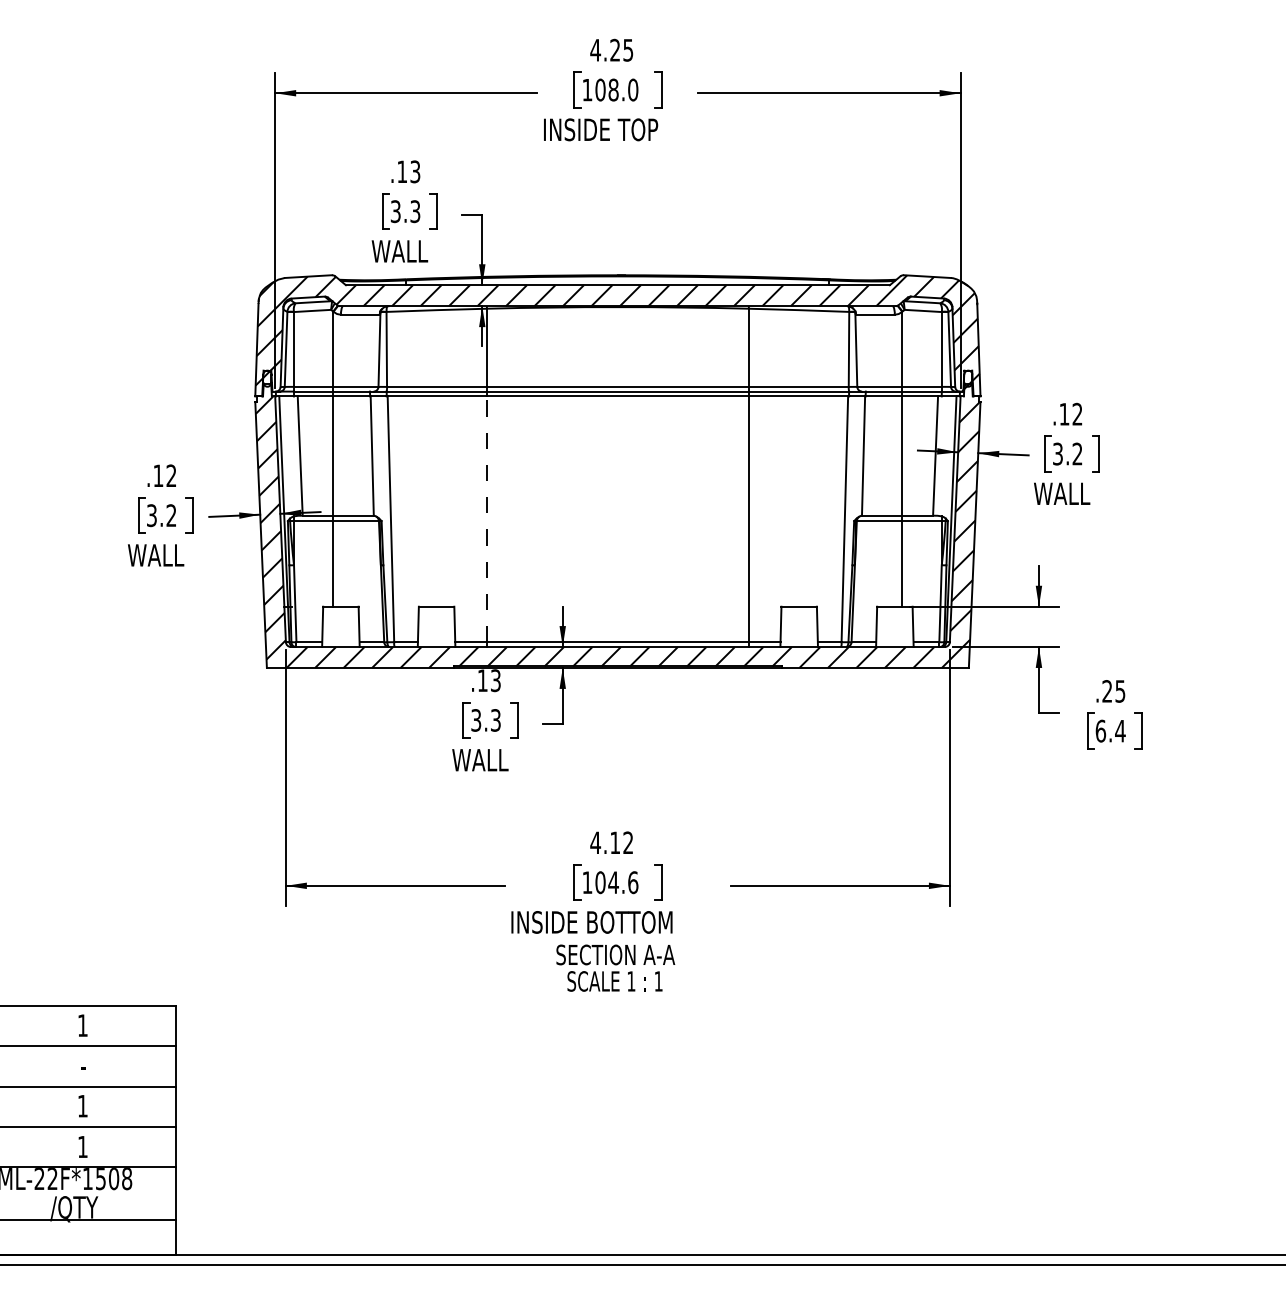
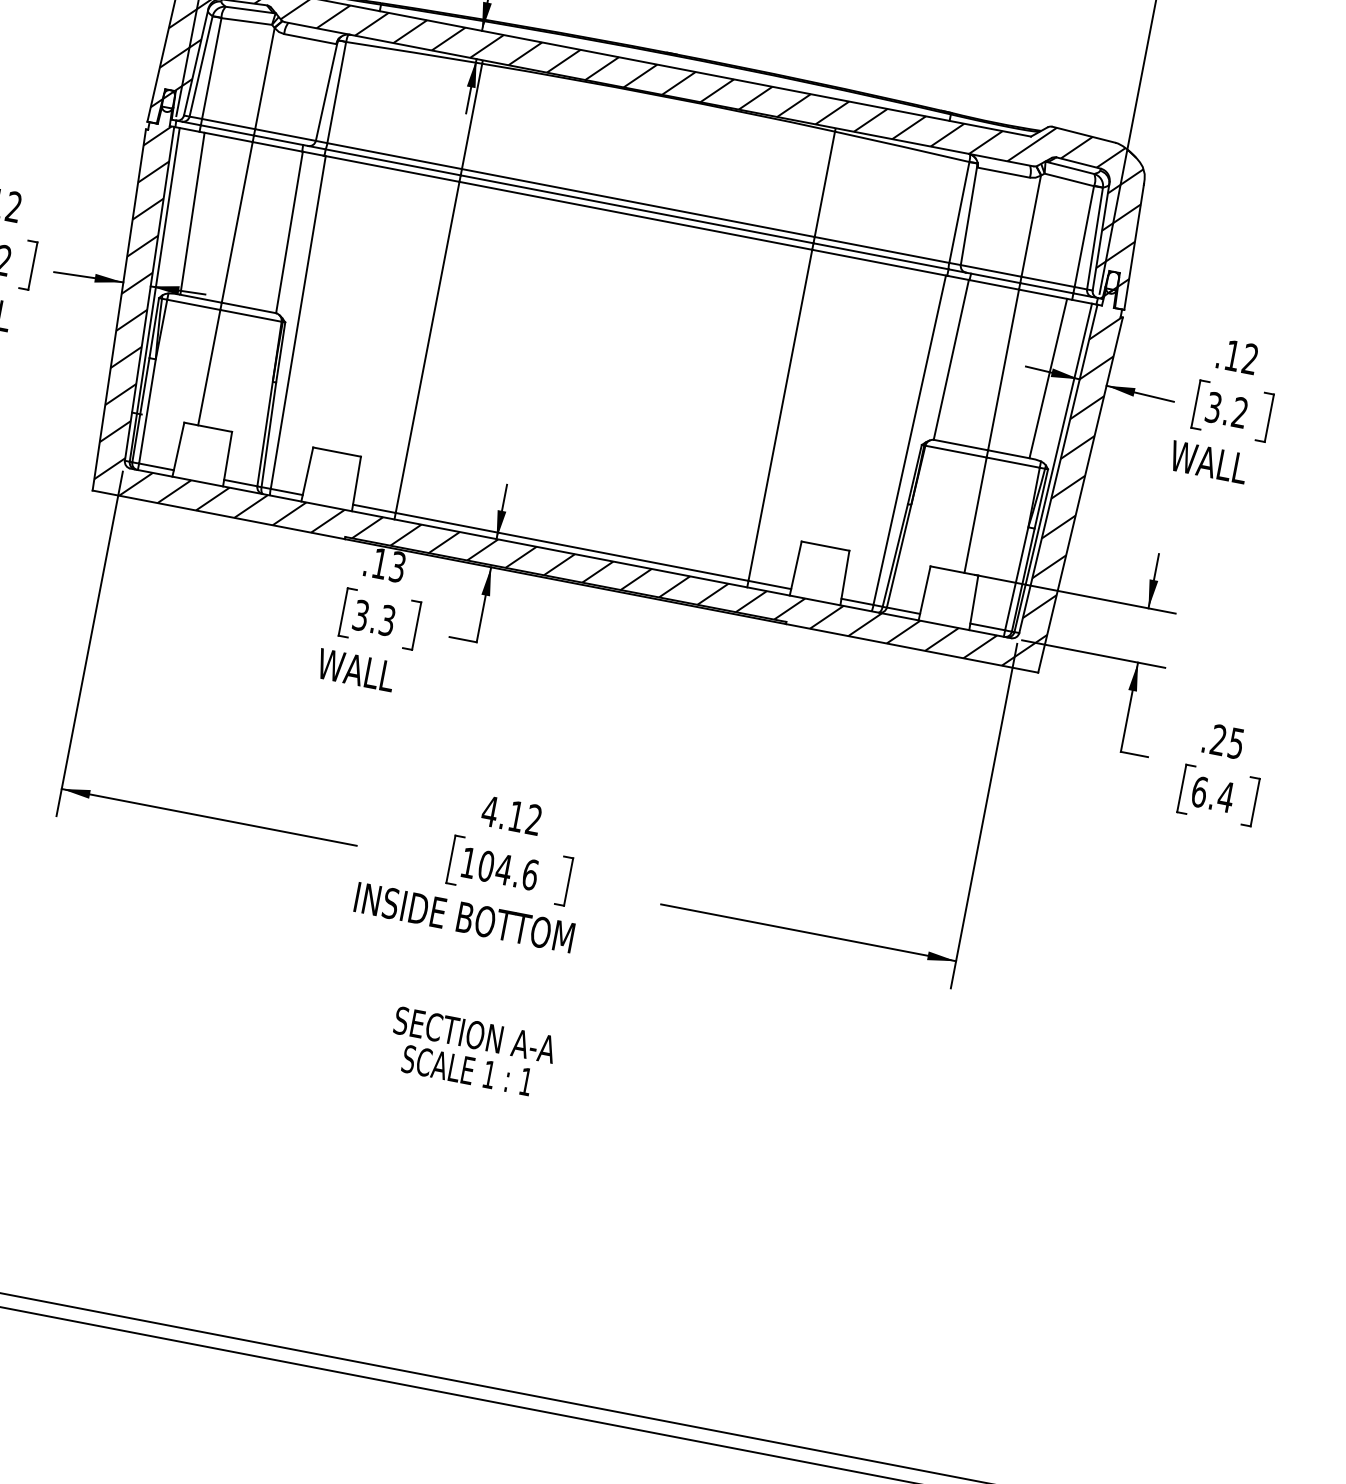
line: (486, 519) -> (426, 347), dashed -> solid
text: (615, 967) -> (471, 1051), moved

